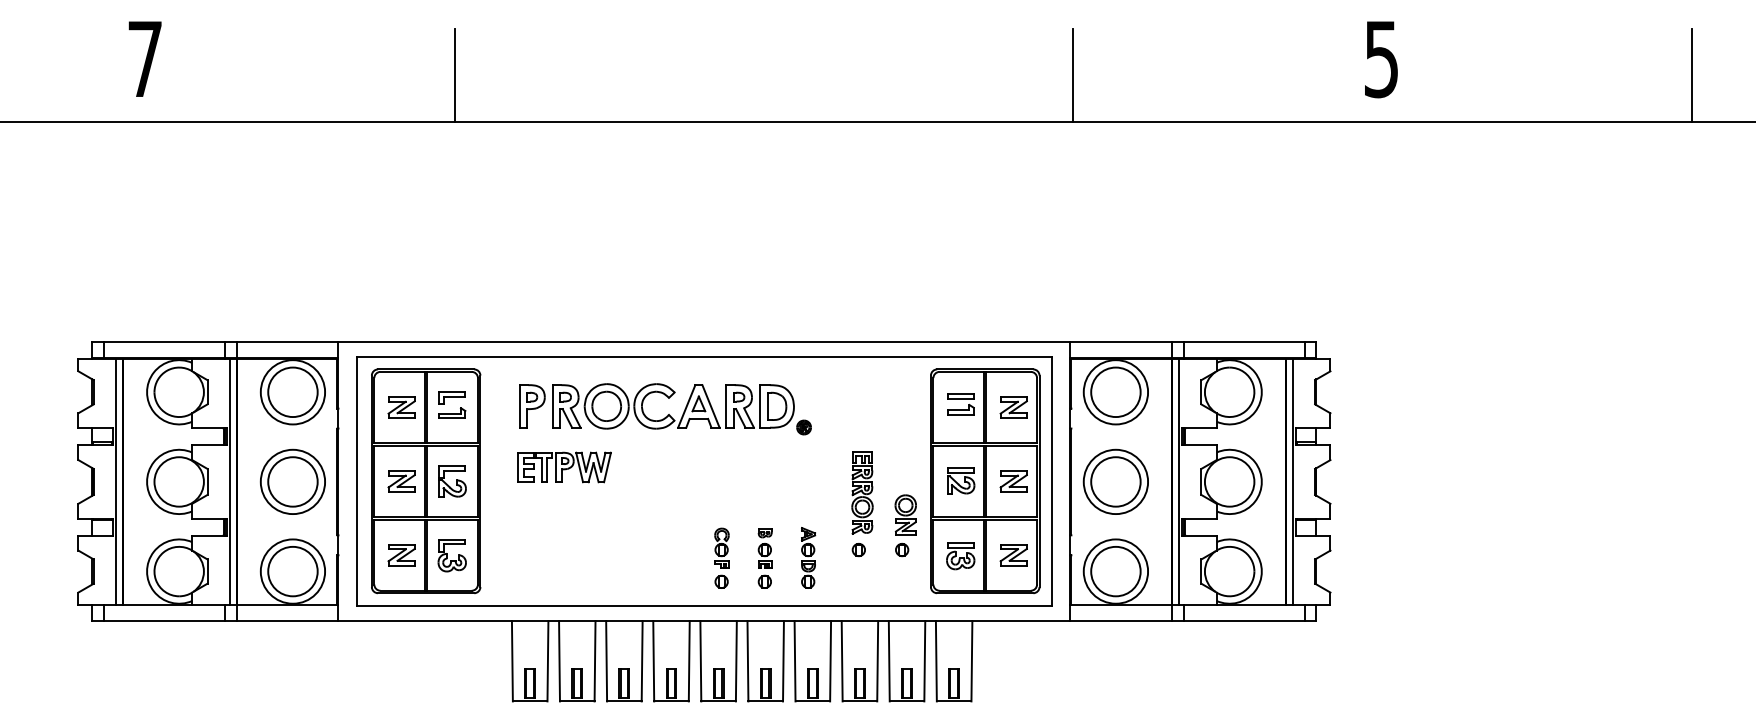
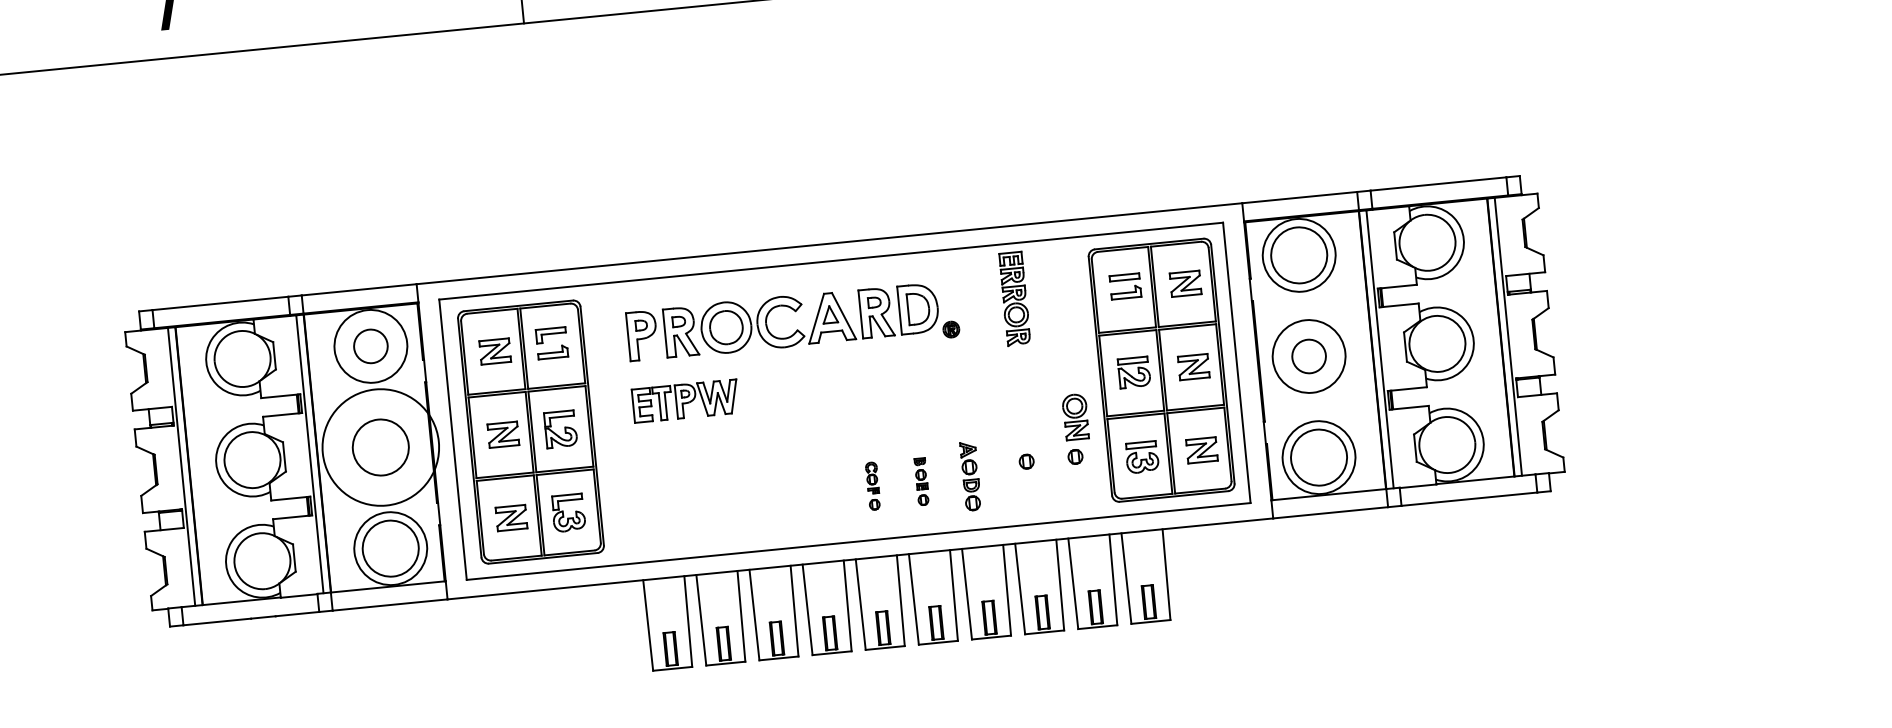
circle: (292, 392) -> (370, 346), size x0.6
circle: (292, 481) -> (380, 447), size x1.6
circle: (1115, 481) -> (1308, 356), size x0.6
part: (862, 492) -> (1014, 298), moved
part: (721, 557) -> (872, 485), size x0.7
part: (764, 558) -> (921, 481), size x0.7

